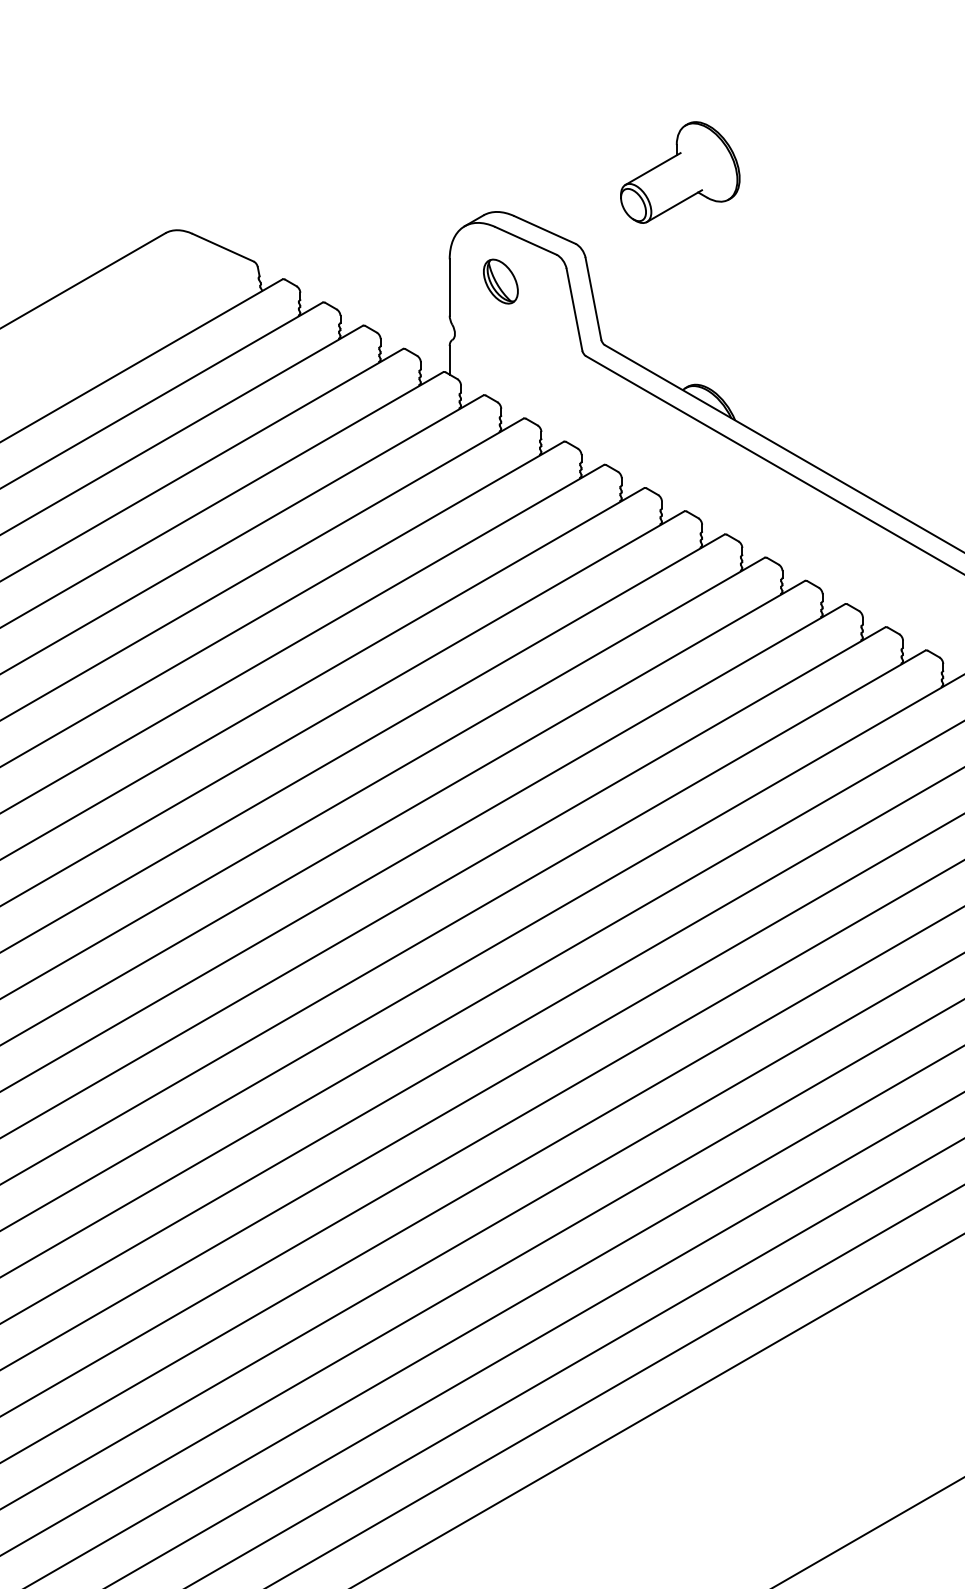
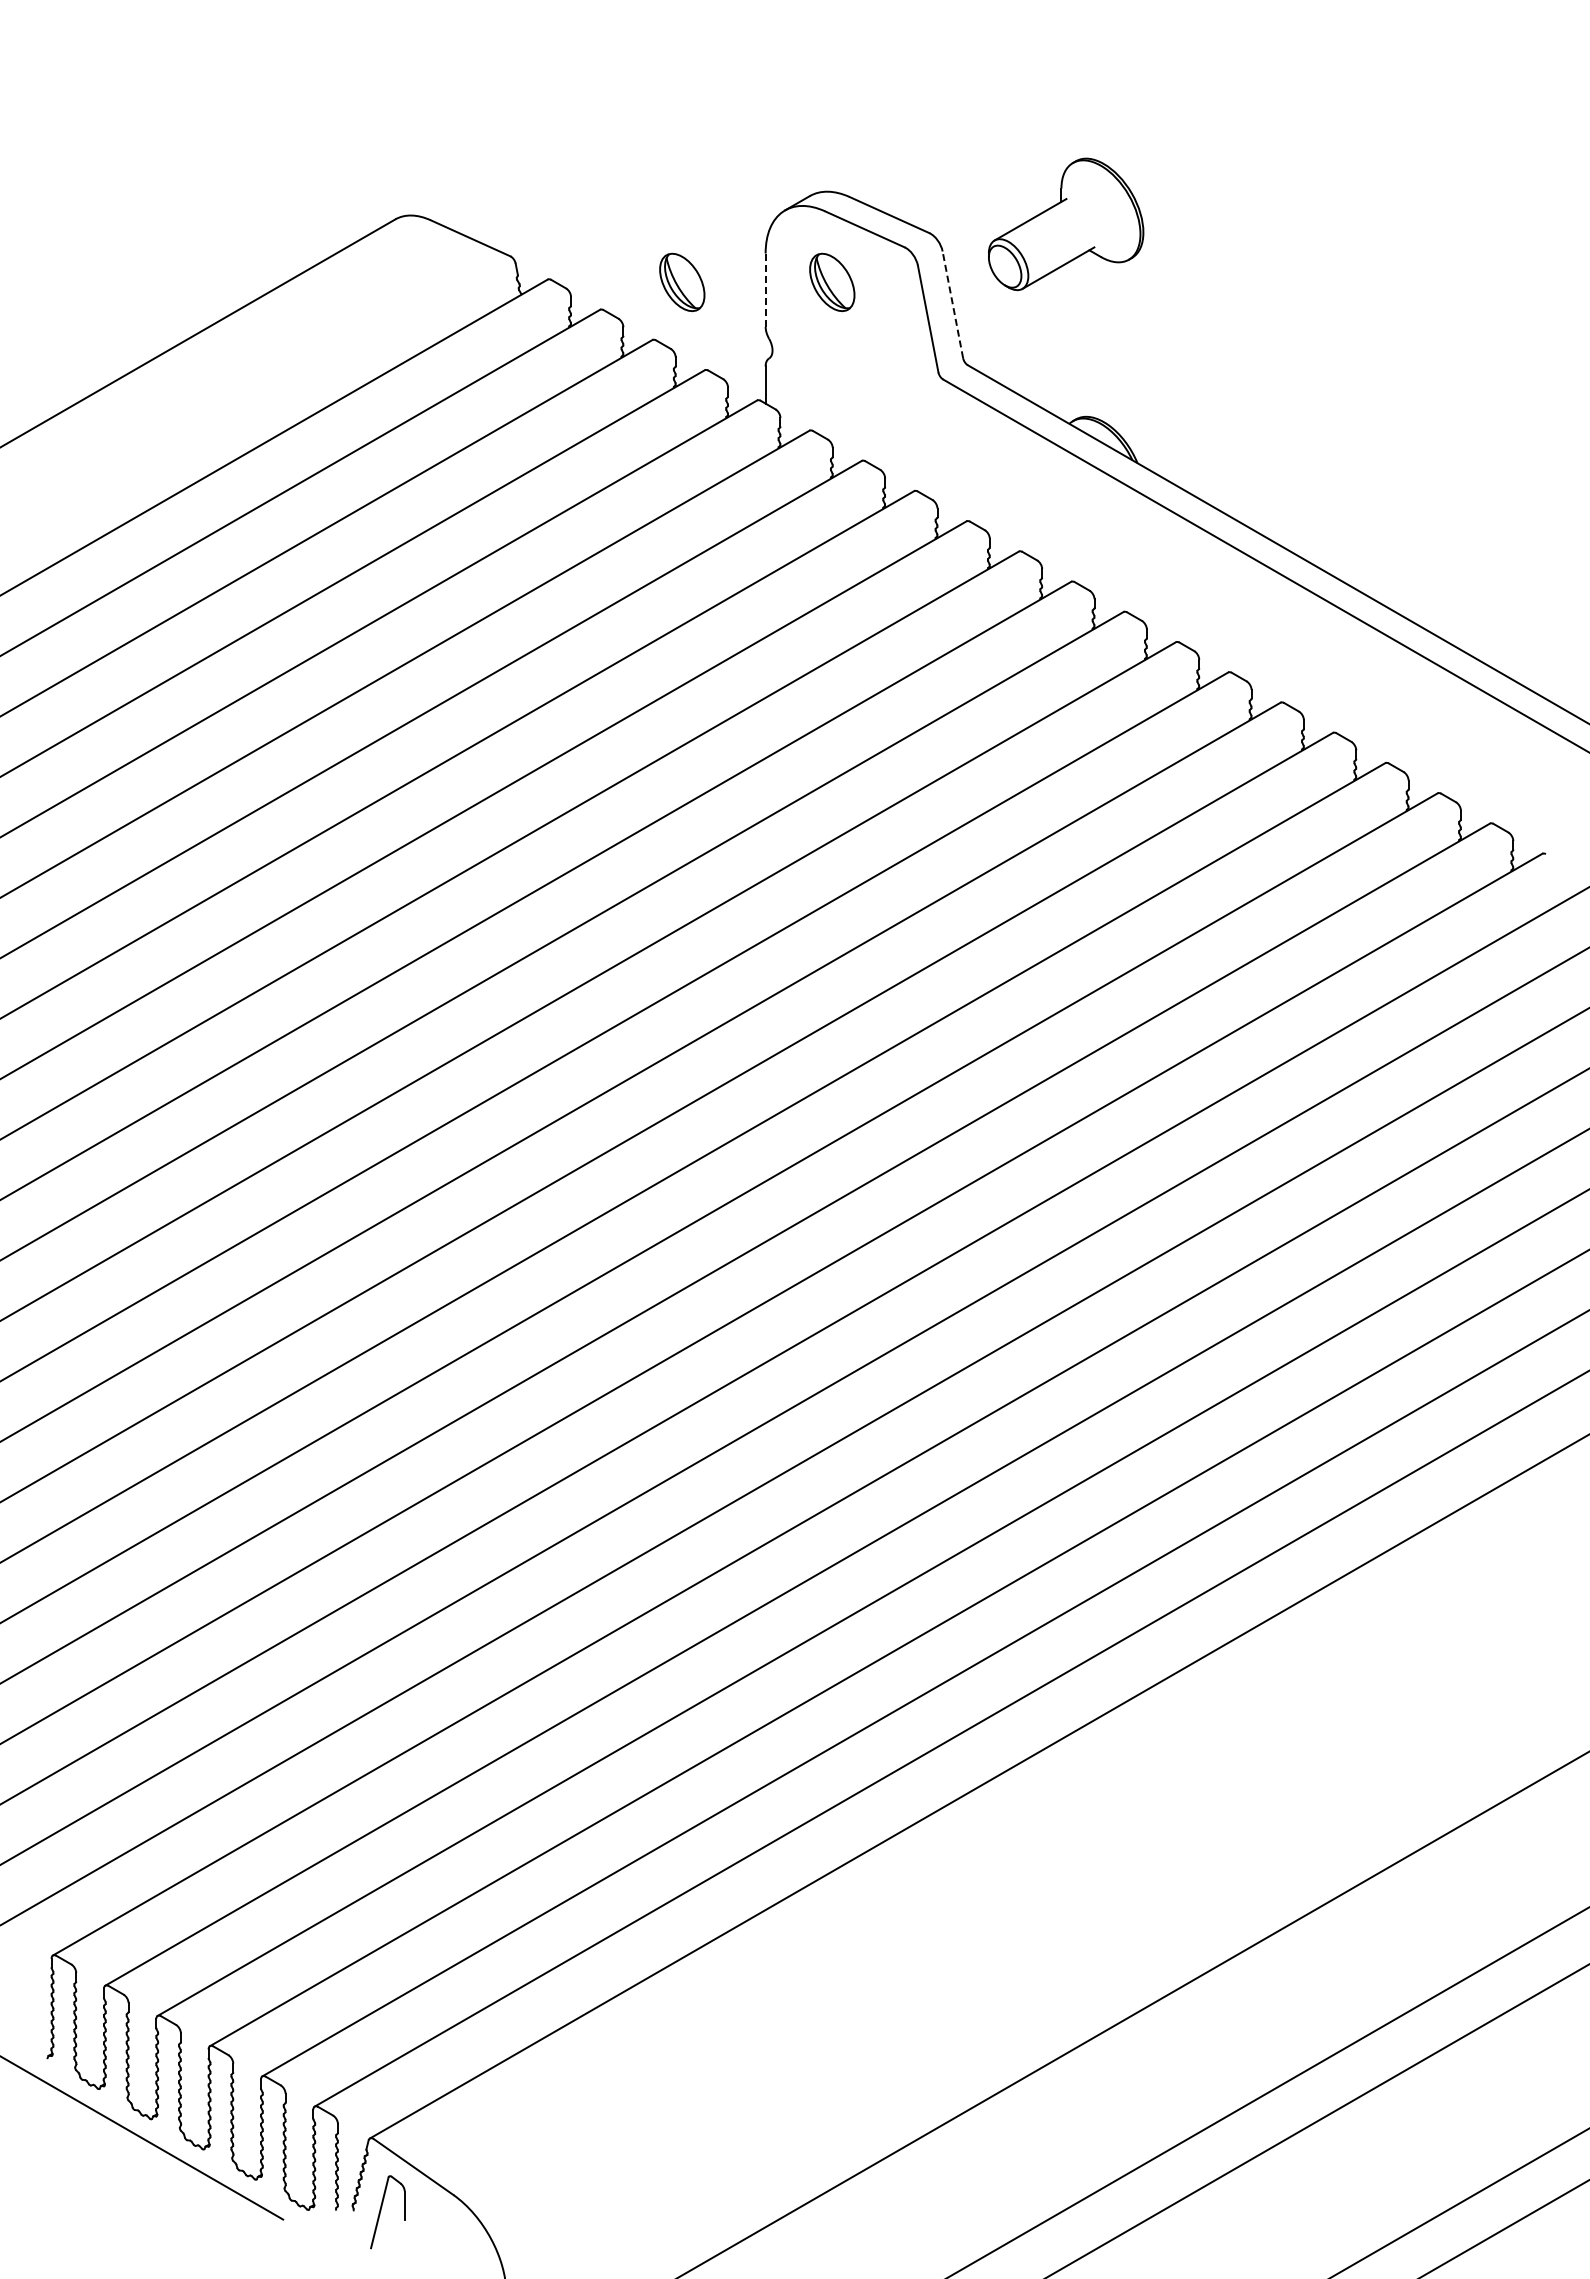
part: (680, 172) -> (1066, 224), moved
part: (385, 281) -> (682, 282), added
line: (449, 287) -> (765, 290), solid -> dashed
line: (593, 298) -> (952, 304), solid -> dashed

